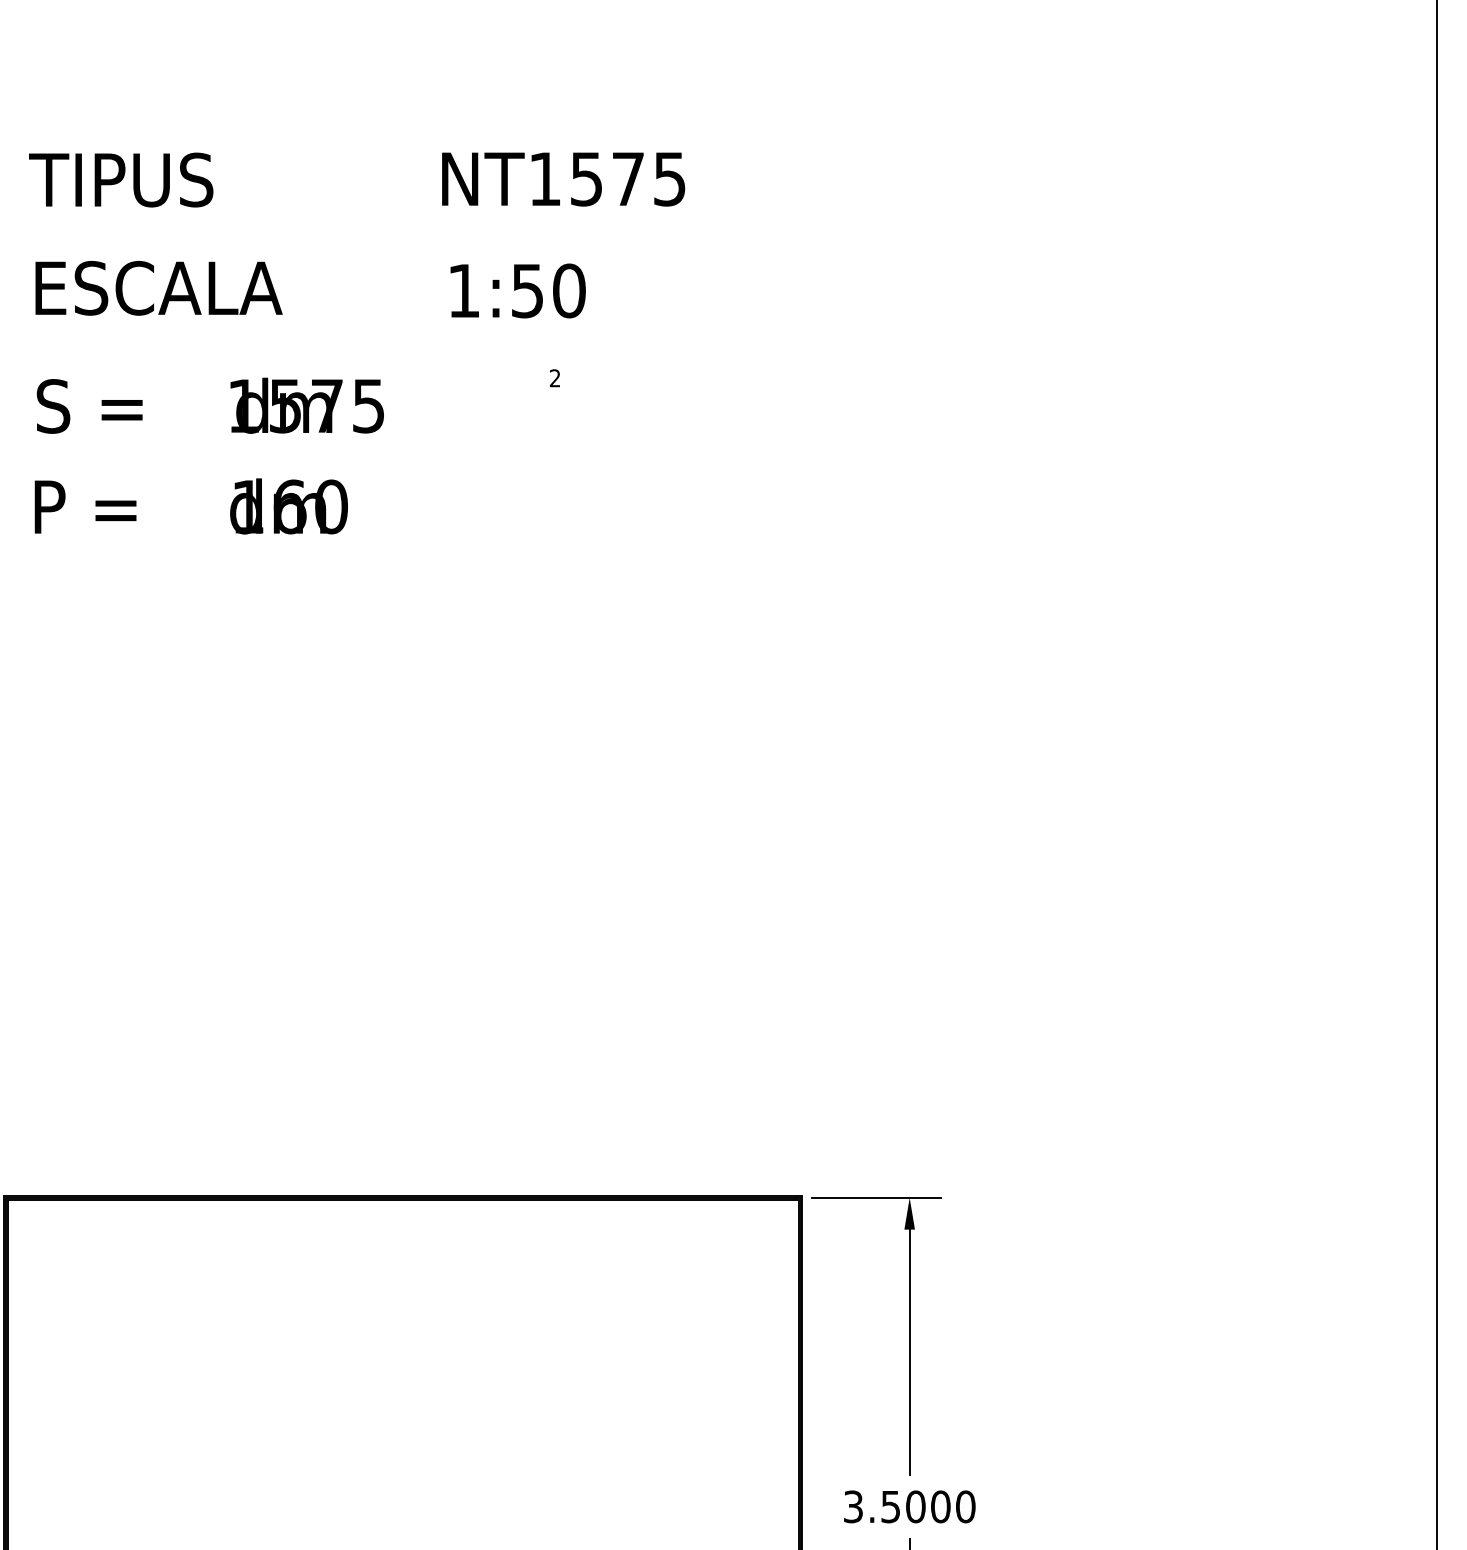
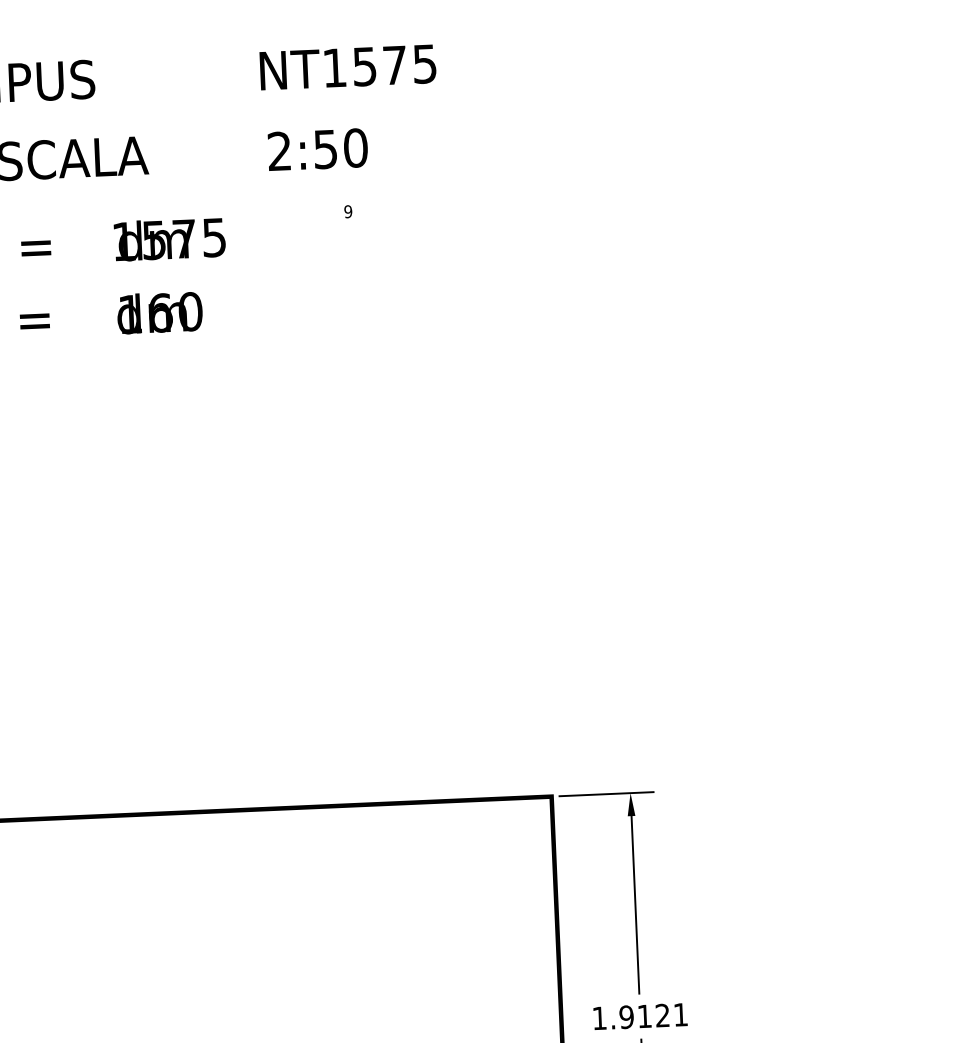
text: (463, 290) -> (279, 151), 1:50 -> 2:50
text: (554, 378) -> (347, 211), 2 -> 9
text: (909, 1506) -> (640, 1016), 3.5000 -> 1.9121

